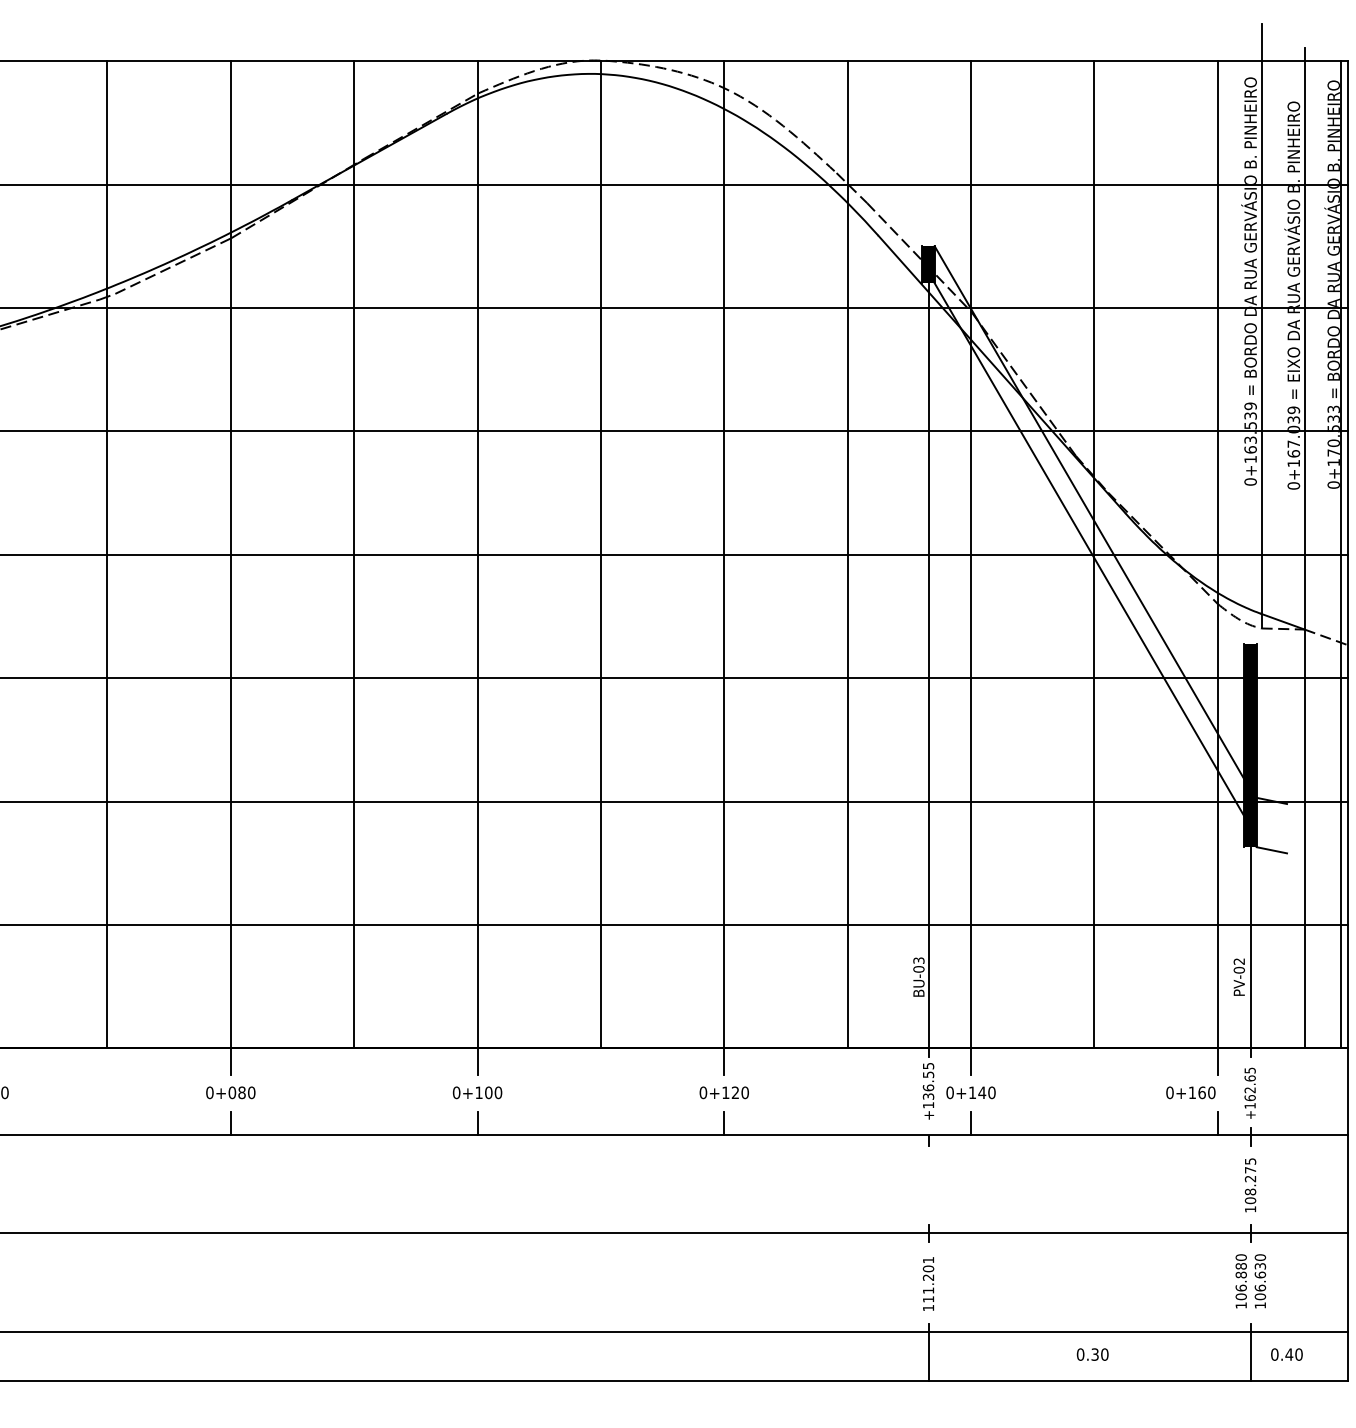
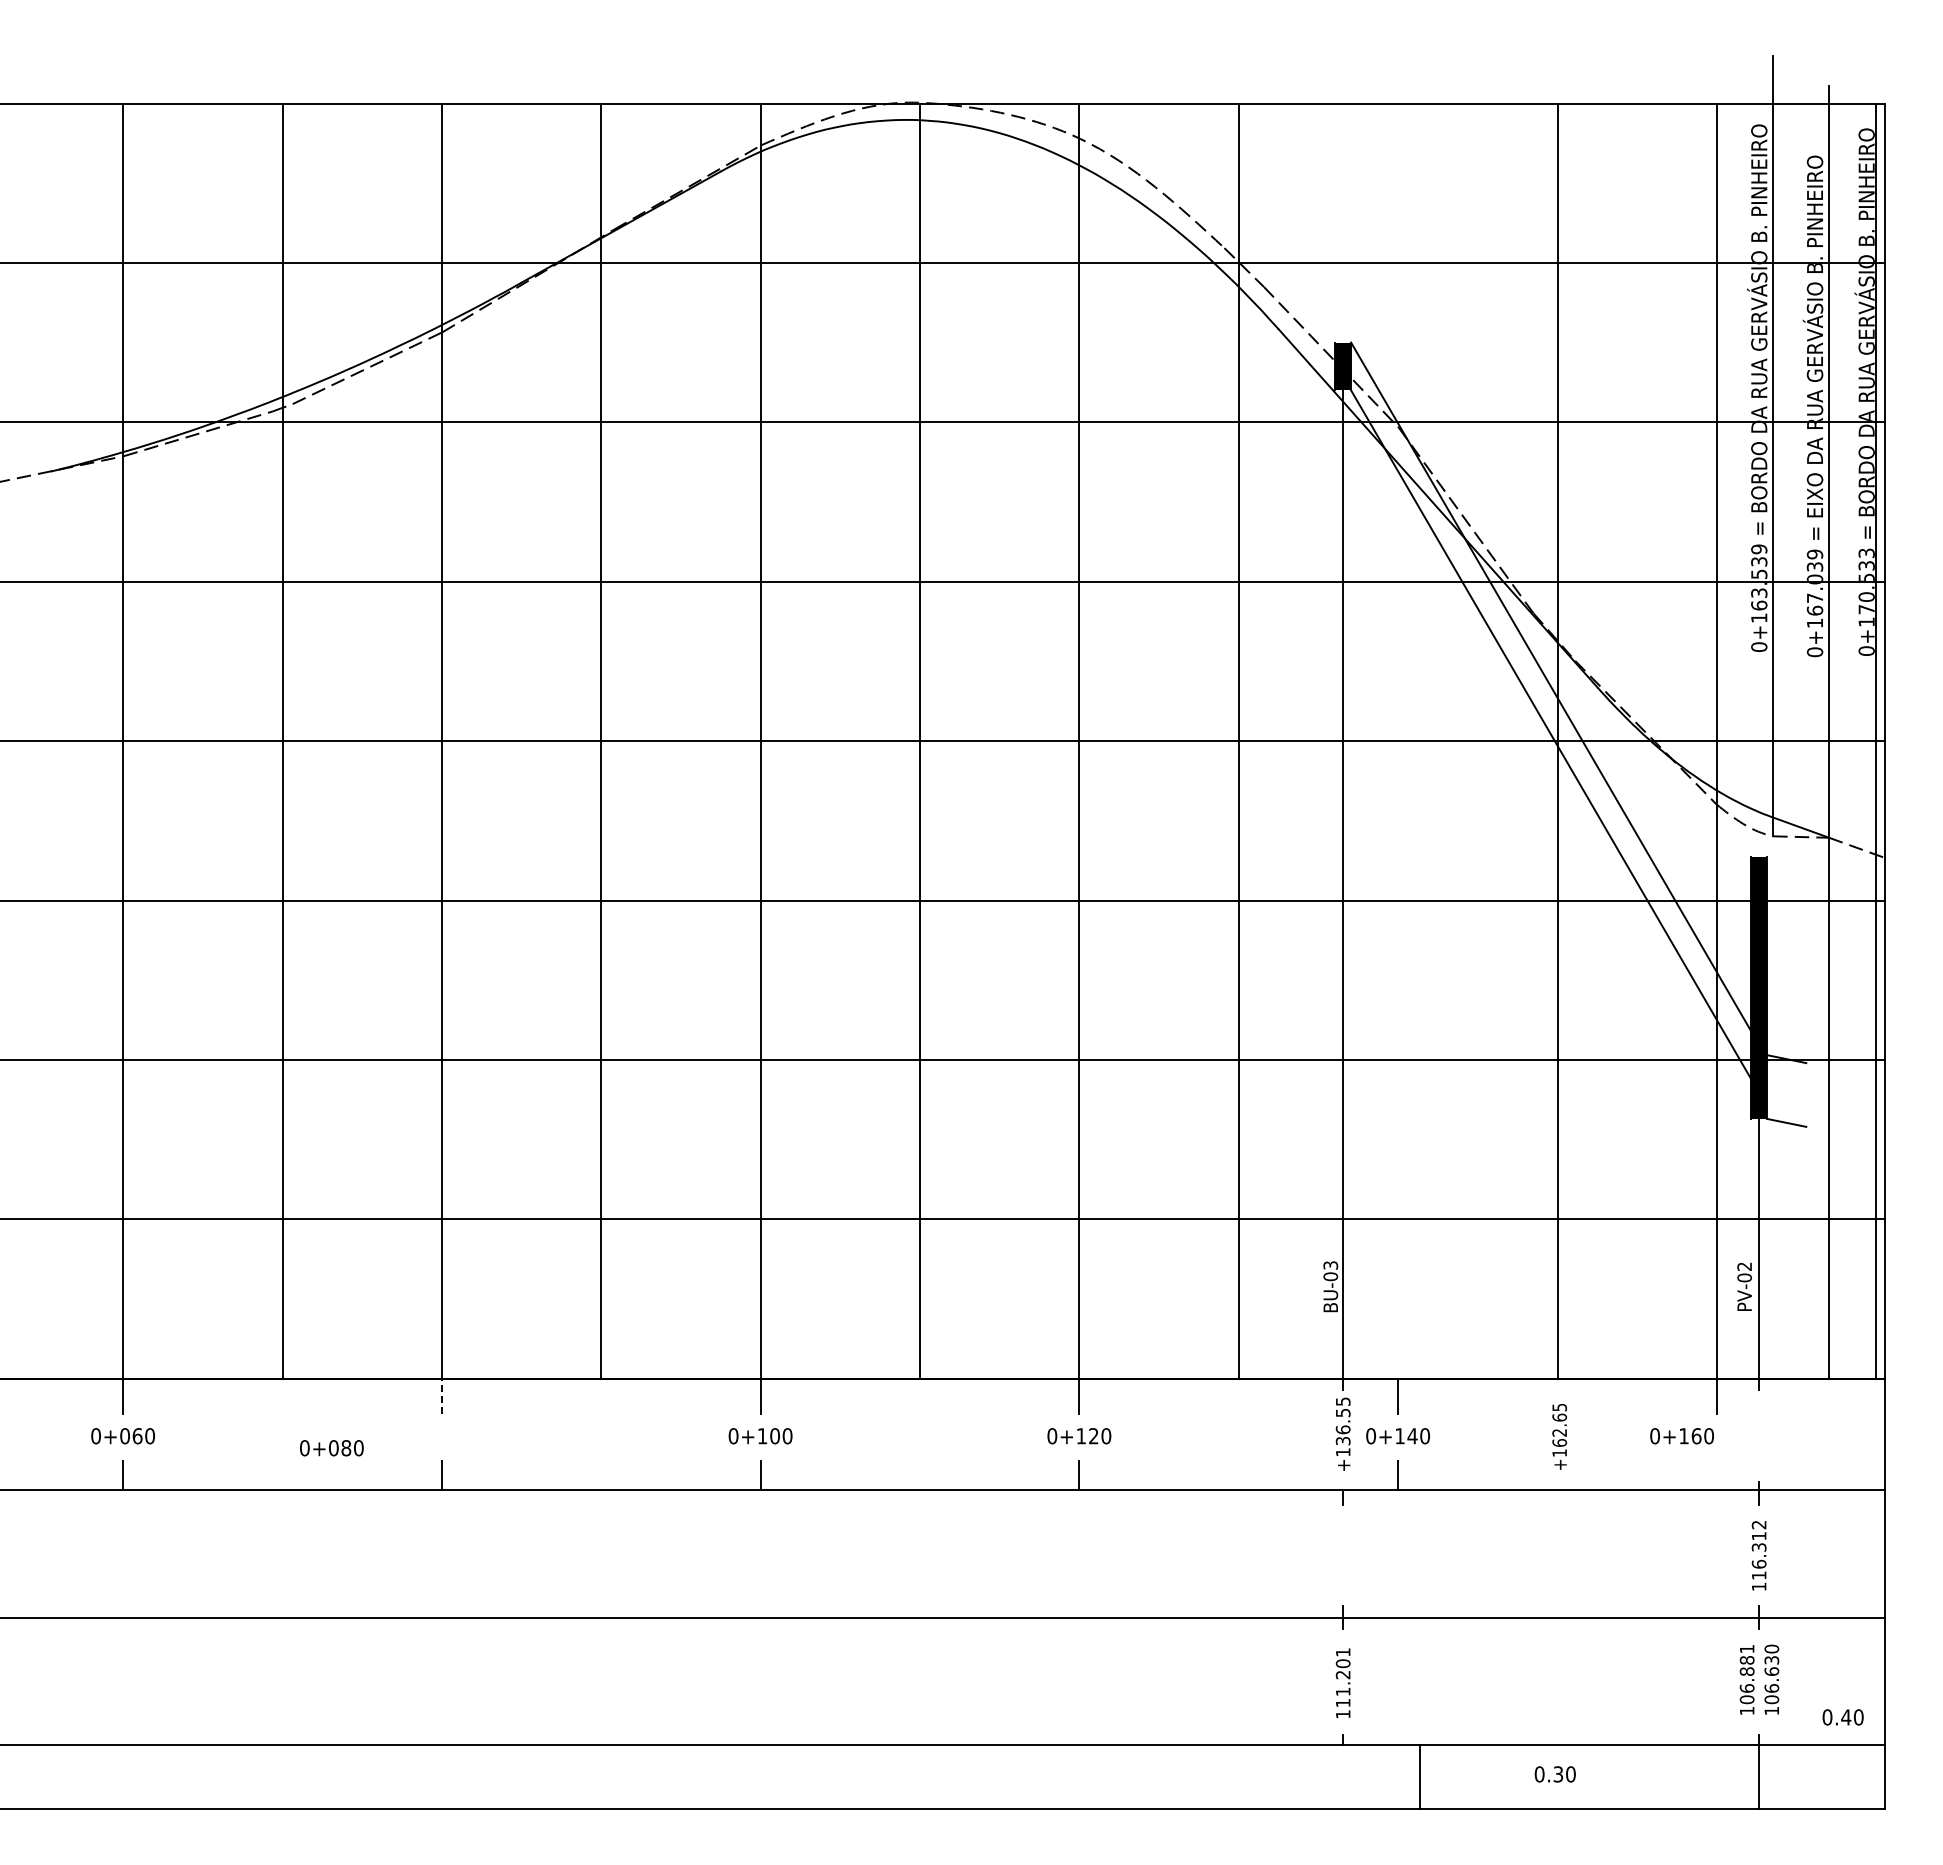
line: (971, 554) -> (1398, 740), removed
line: (230, 1061) -> (441, 1395), solid -> dashed
text: (230, 1093) -> (331, 1448), moved
text: (1250, 1093) -> (1559, 1436), moved
line: (1217, 1123) -> (1716, 1475), removed
text: (1250, 1180) -> (1758, 1549), 108.275 -> 116.312
text: (1240, 1257) -> (1746, 1648), 106.880 -> 106.881
text: (1286, 1354) -> (1842, 1717), moved
line: (928, 1357) -> (1420, 1777), moved

